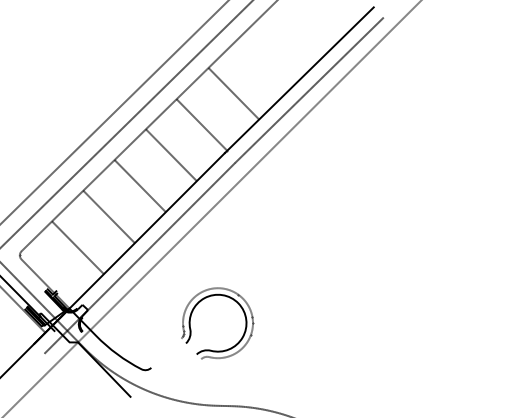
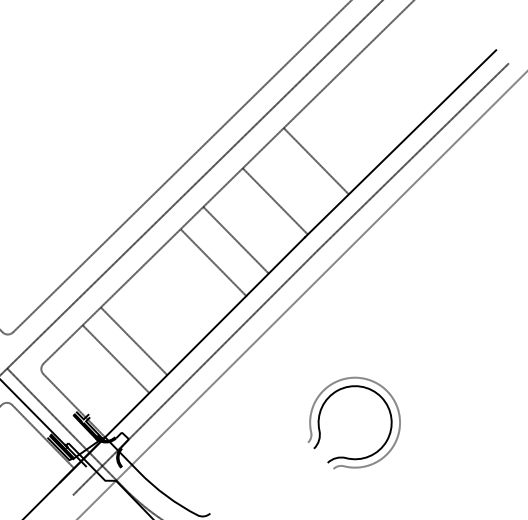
line: (139, 186) -> (213, 263), moved
line: (108, 216) -> (133, 340), moved
part: (191, 317) -> (321, 415), moved

